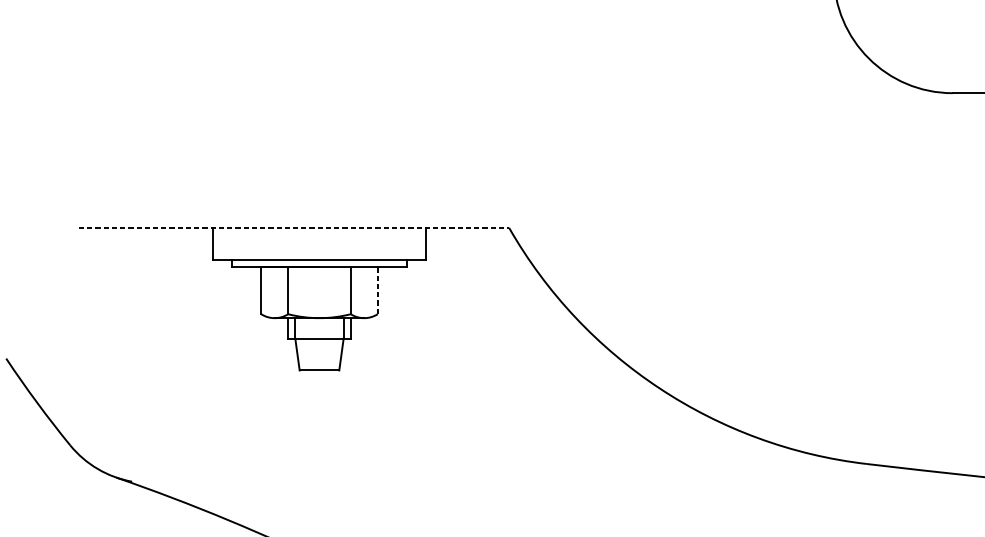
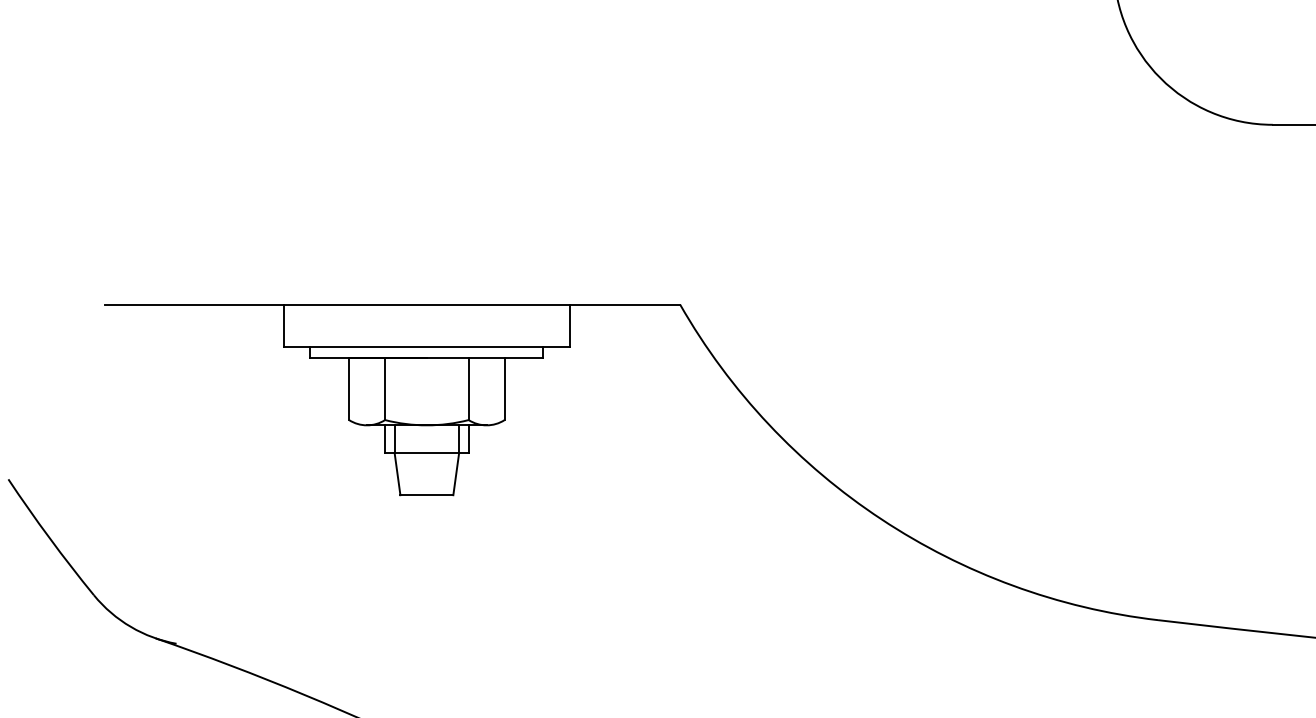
line: (294, 227) -> (393, 304), dashed -> solid
line: (377, 291) -> (504, 389), dashed -> solid

